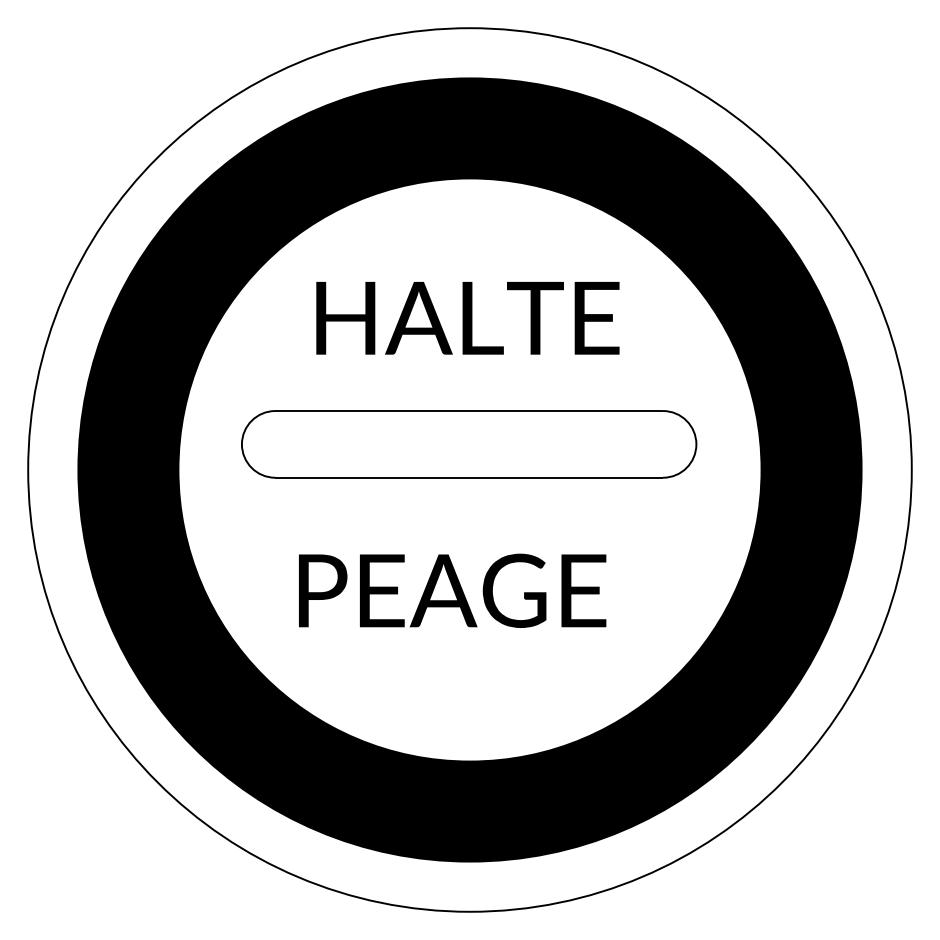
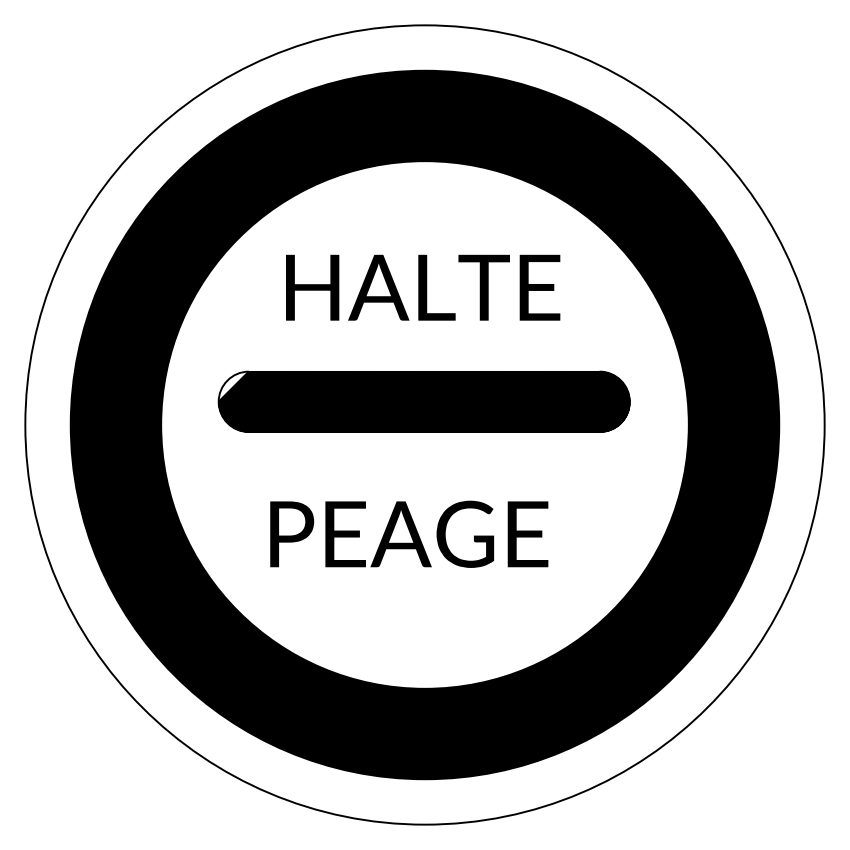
hatch: (468, 444) -> (423, 401), added

